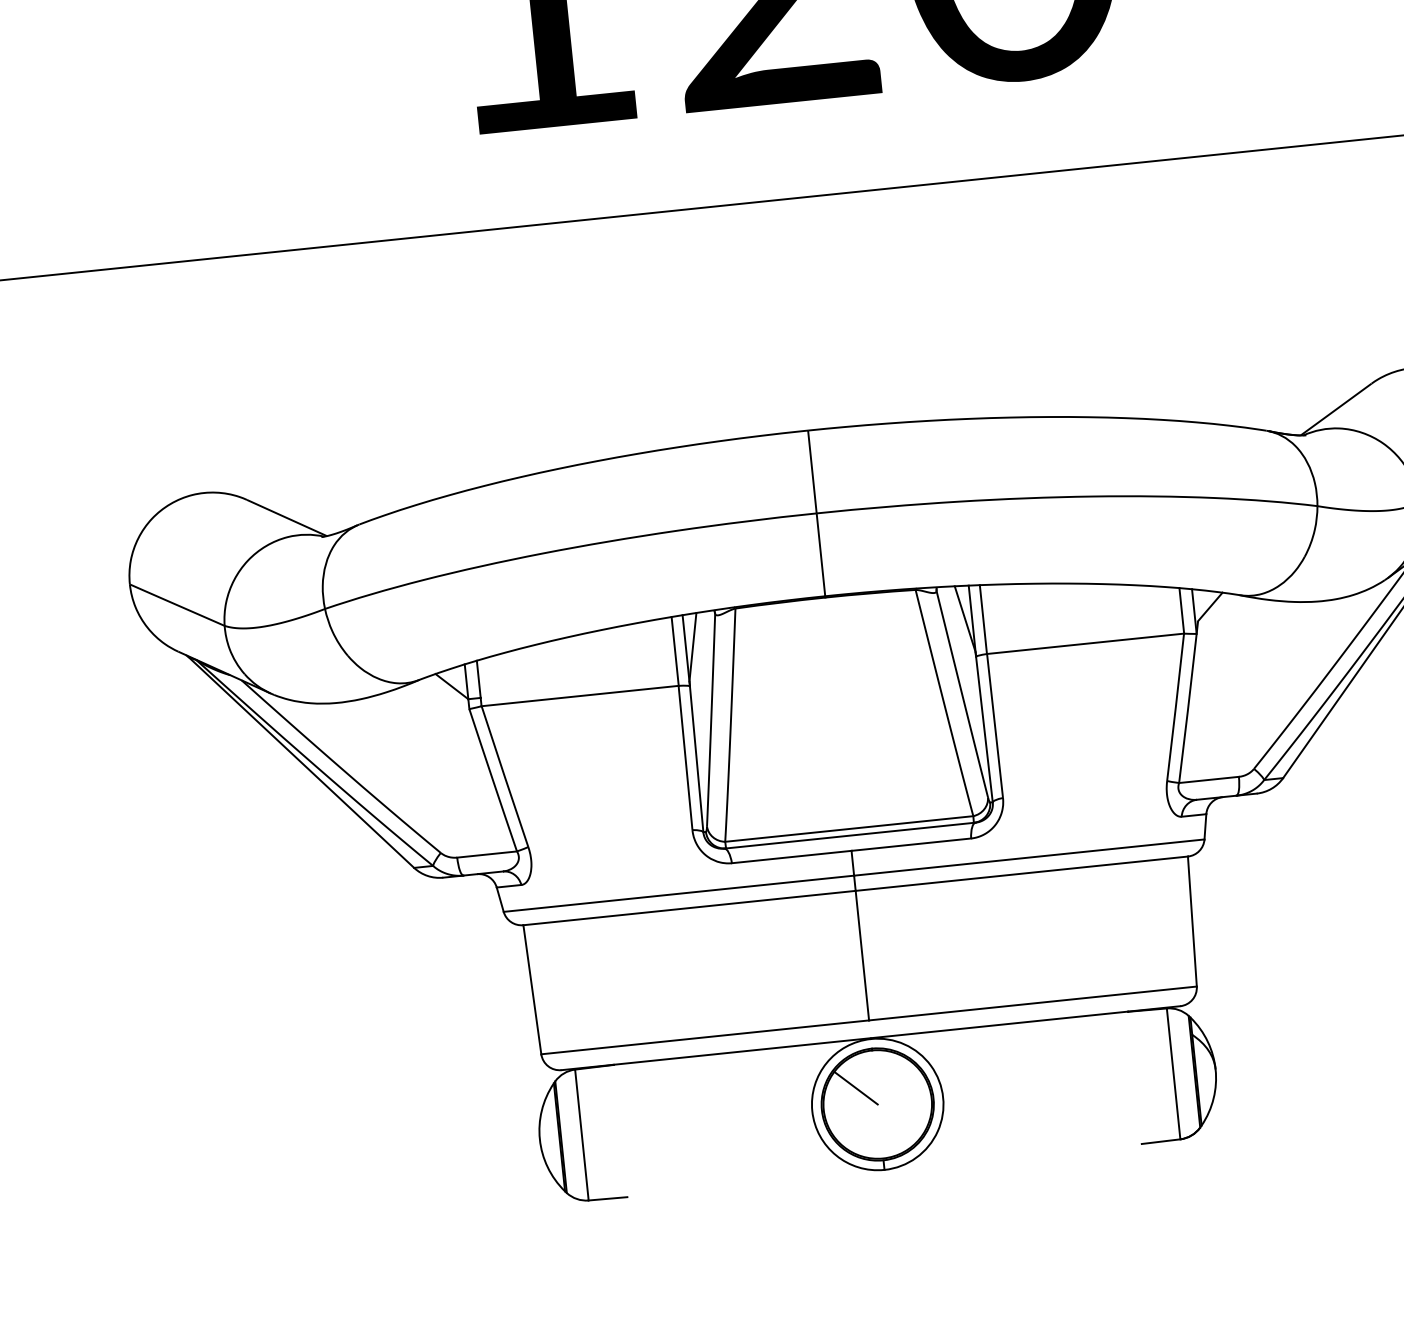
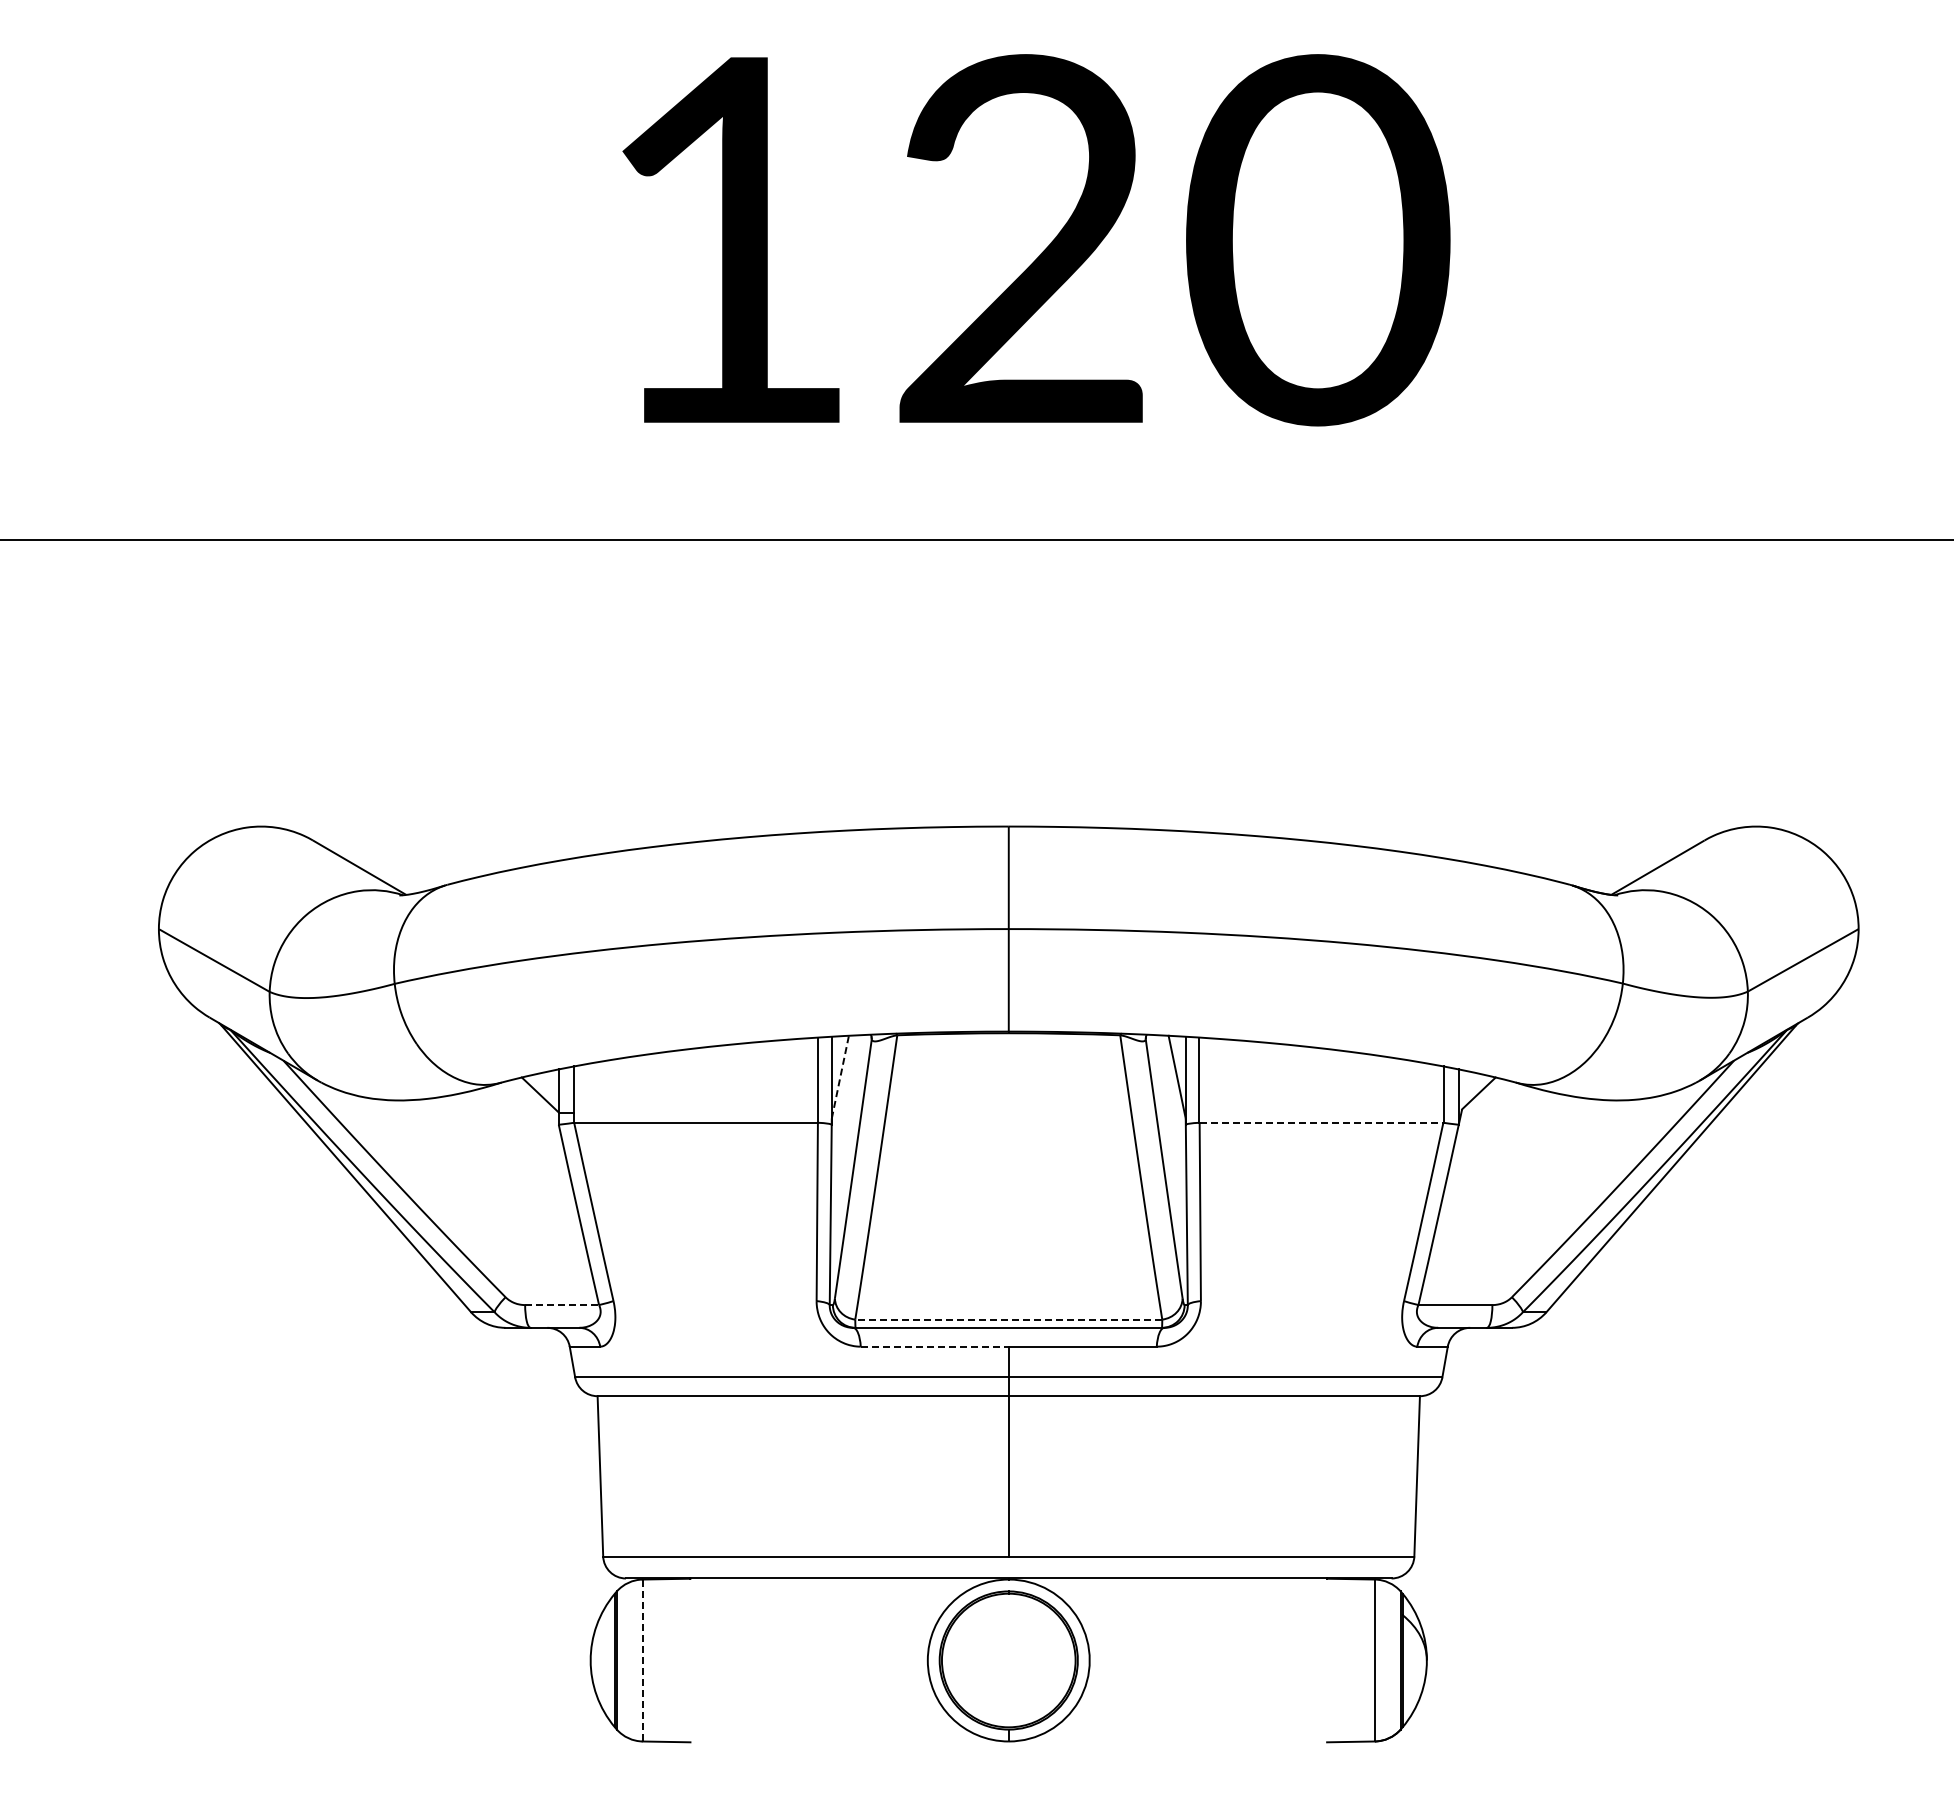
line: (1085, 643) -> (1321, 1122), solid -> dashed
line: (693, 646) -> (840, 1076), solid -> dashed
line: (849, 828) -> (1008, 1319), solid -> dashed
line: (487, 854) -> (562, 1305), solid -> dashed
line: (791, 856) -> (934, 1346), solid -> dashed
line: (855, 1087) -> (983, 1637), removed
line: (581, 1135) -> (642, 1660), solid -> dashed

